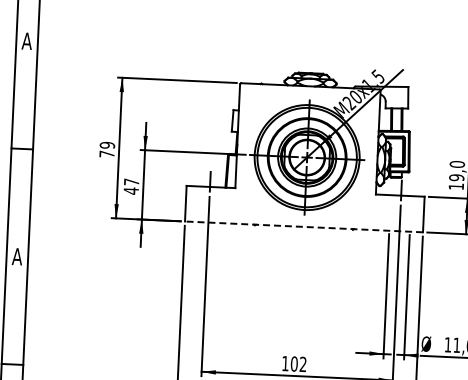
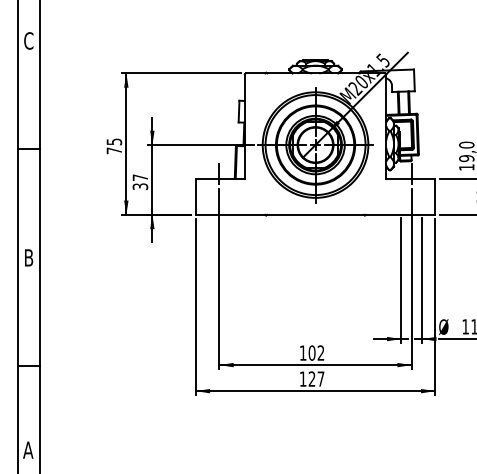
text: (26, 40) -> (28, 40), A -> C
text: (106, 144) -> (113, 141), 79 -> 75
text: (131, 190) -> (140, 186), 47 -> 37
line: (303, 226) -> (315, 214), dashed -> solid
text: (16, 256) -> (28, 257), A -> B

